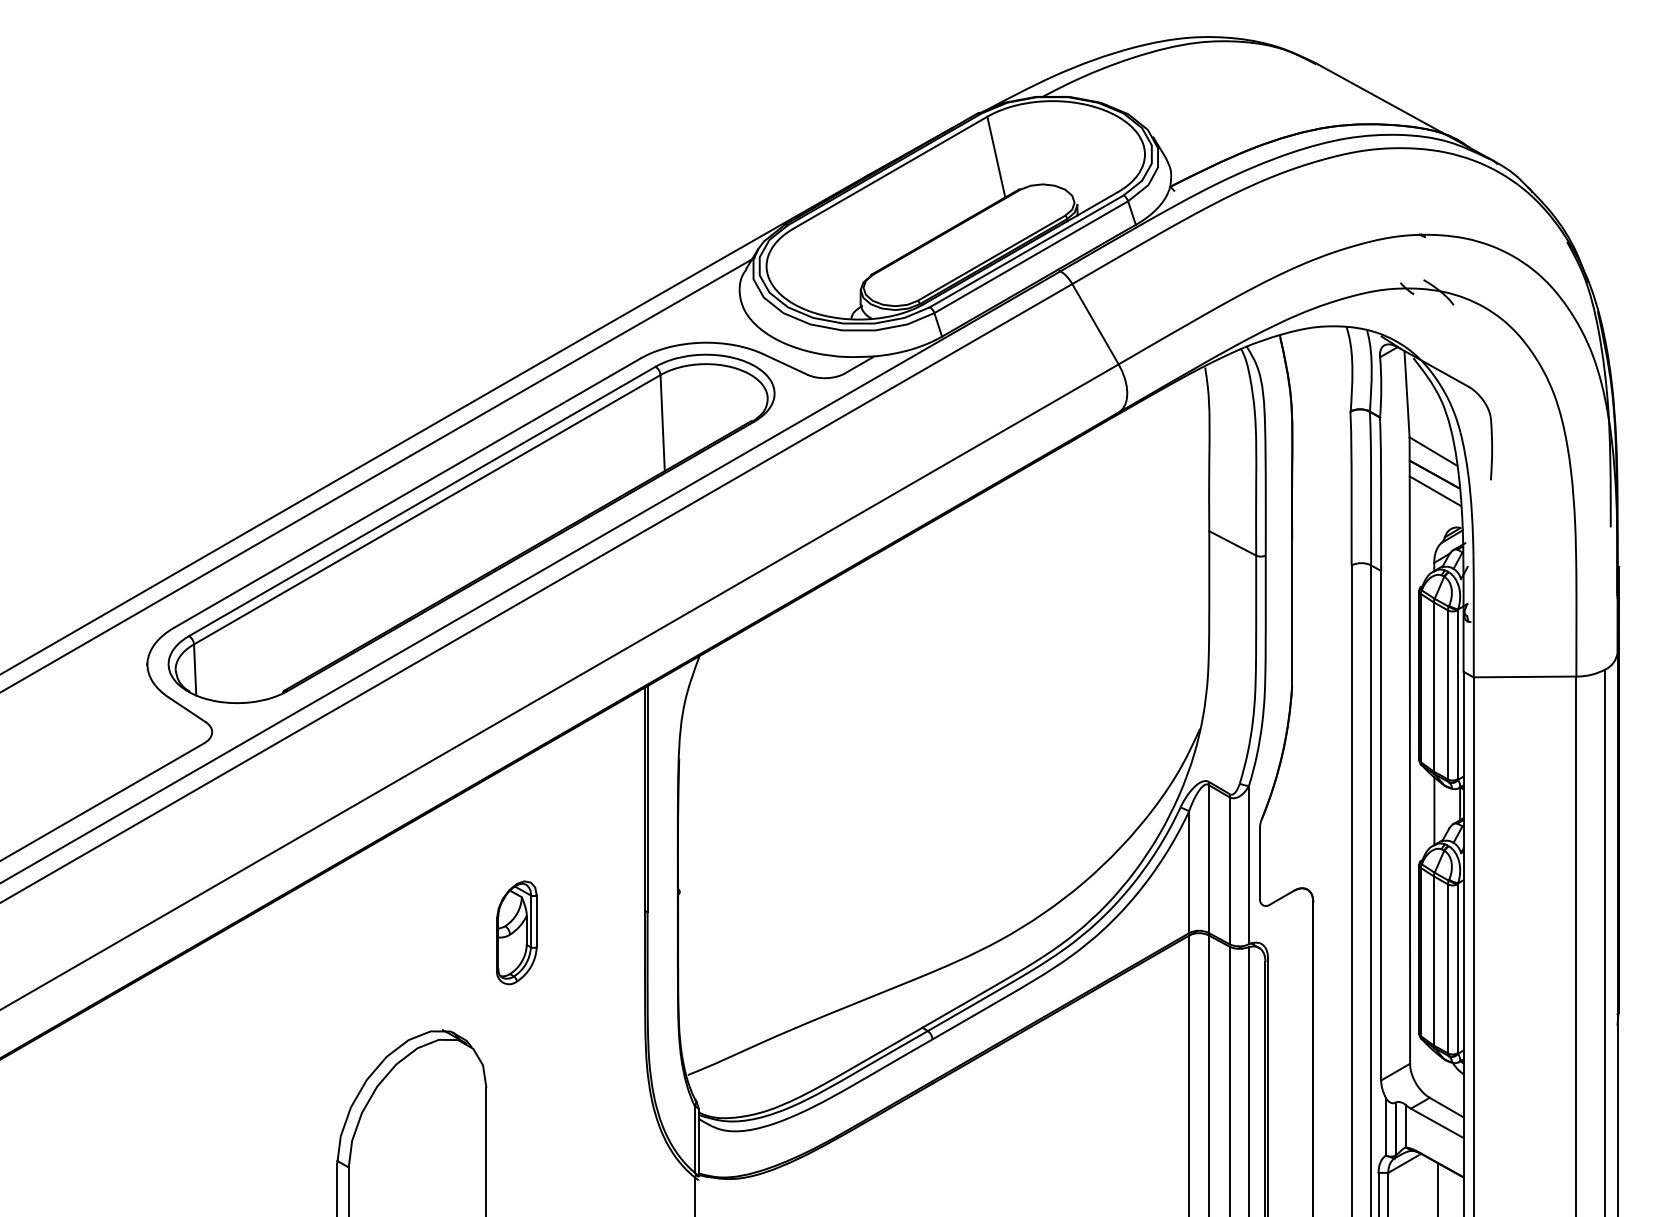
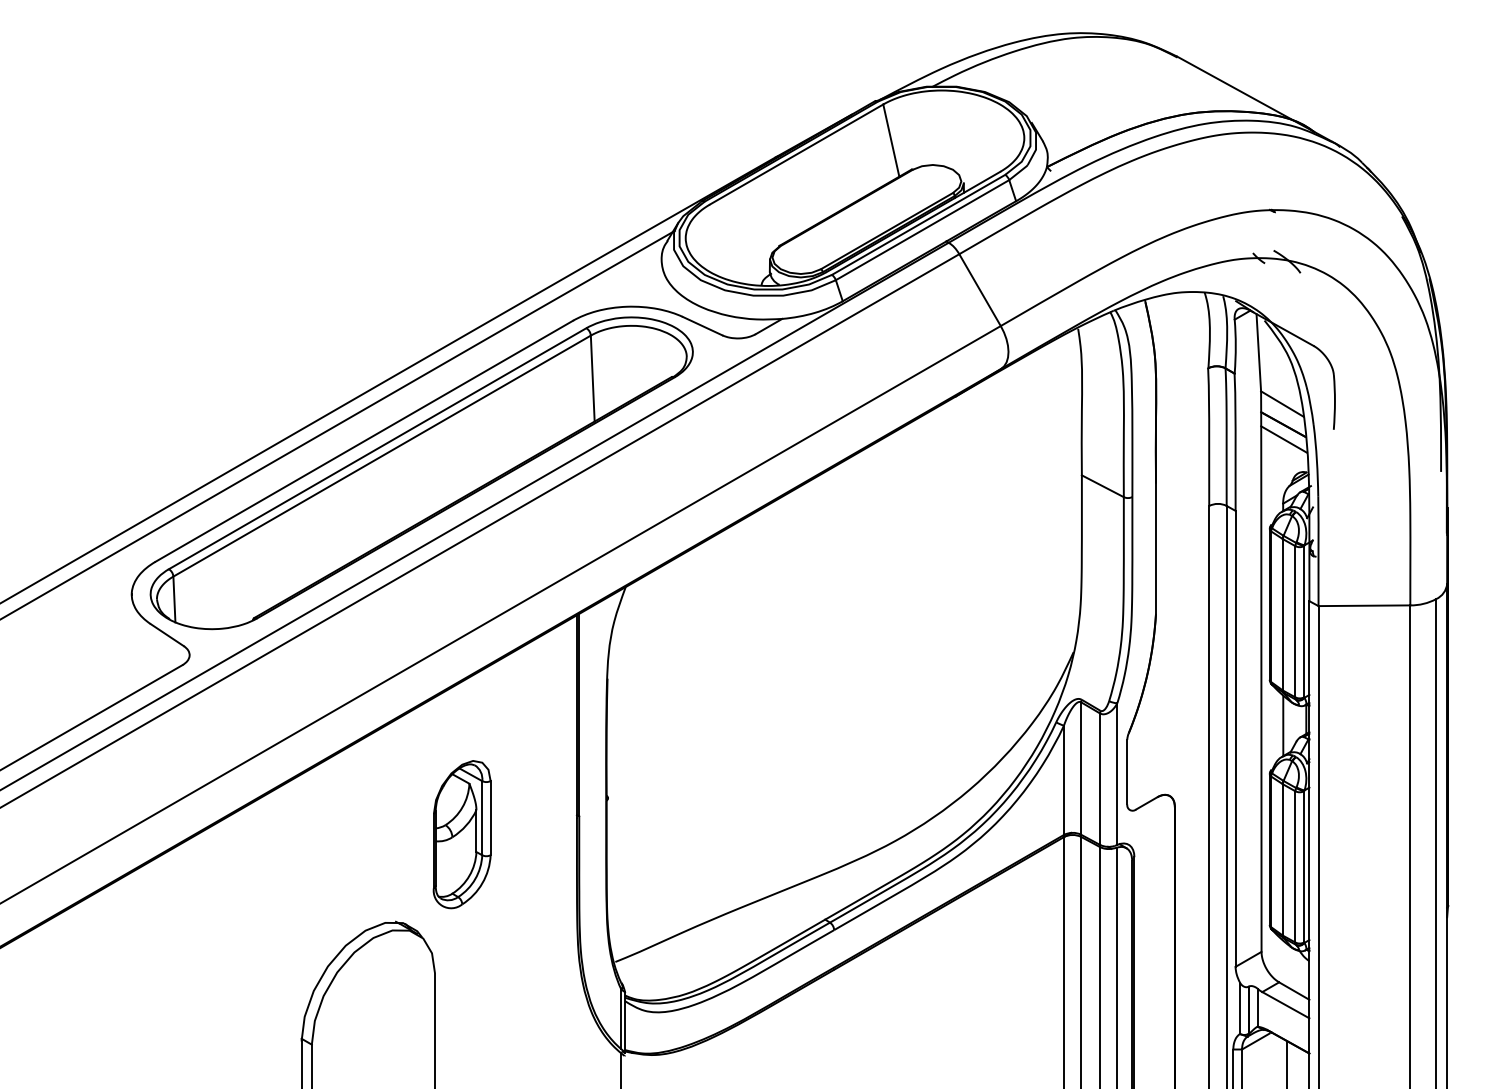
part: (516, 932) -> (461, 834), size x1.6

